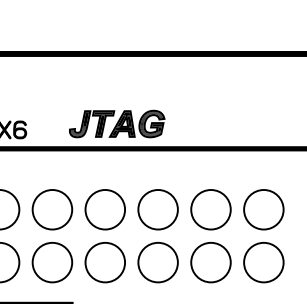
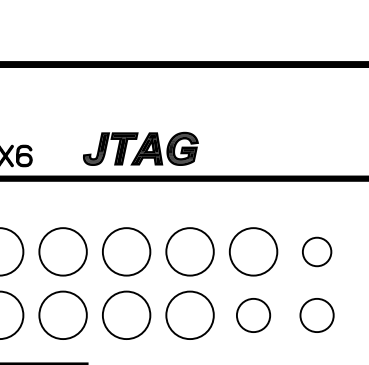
part: (263, 209) -> (316, 251), size x0.6
part: (210, 262) -> (252, 315), size x0.7
part: (263, 262) -> (316, 315), size x0.7

